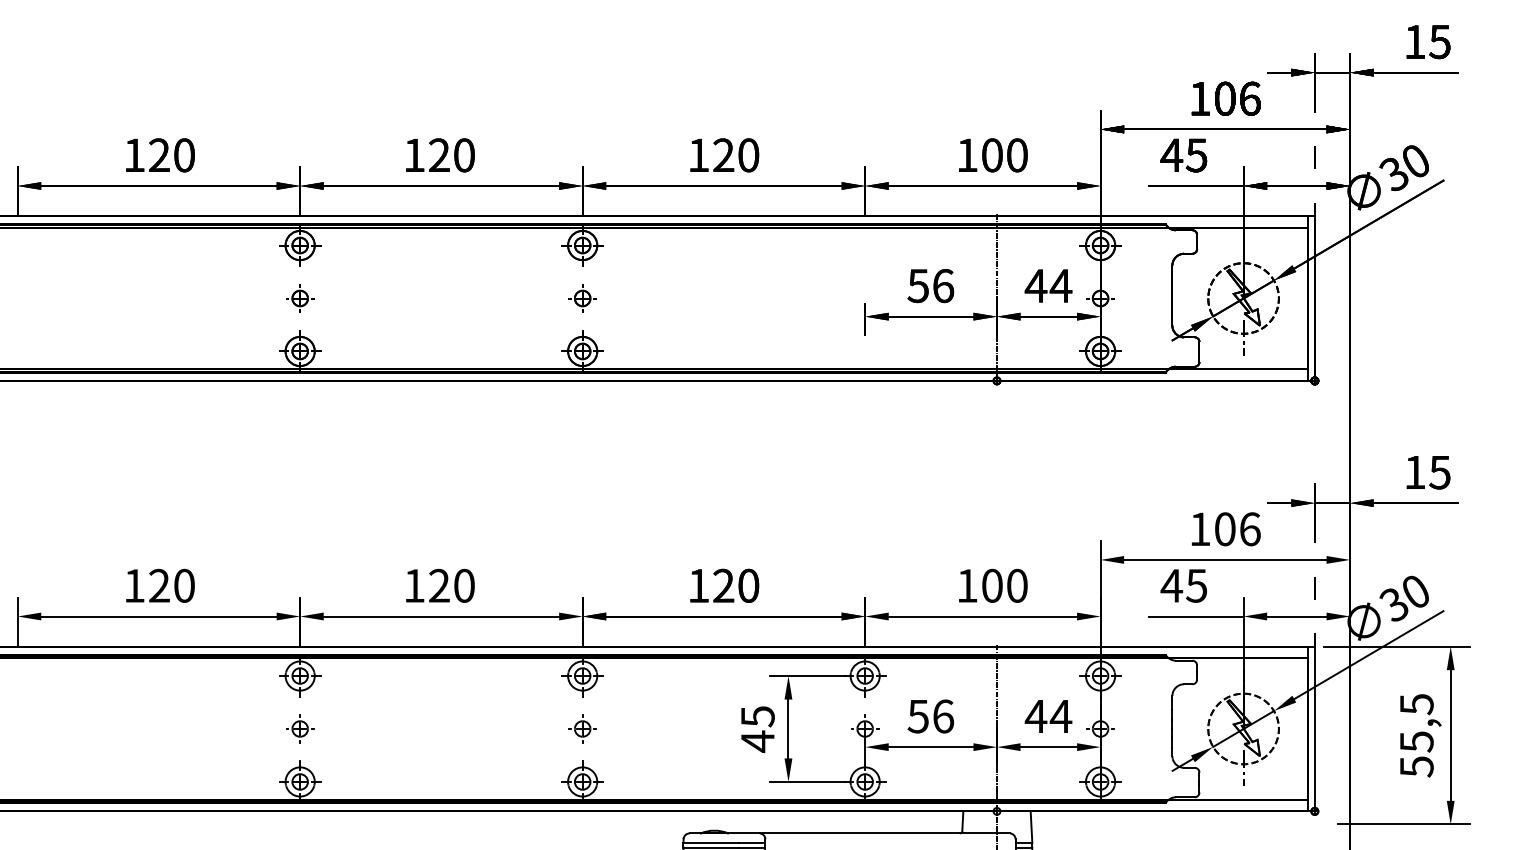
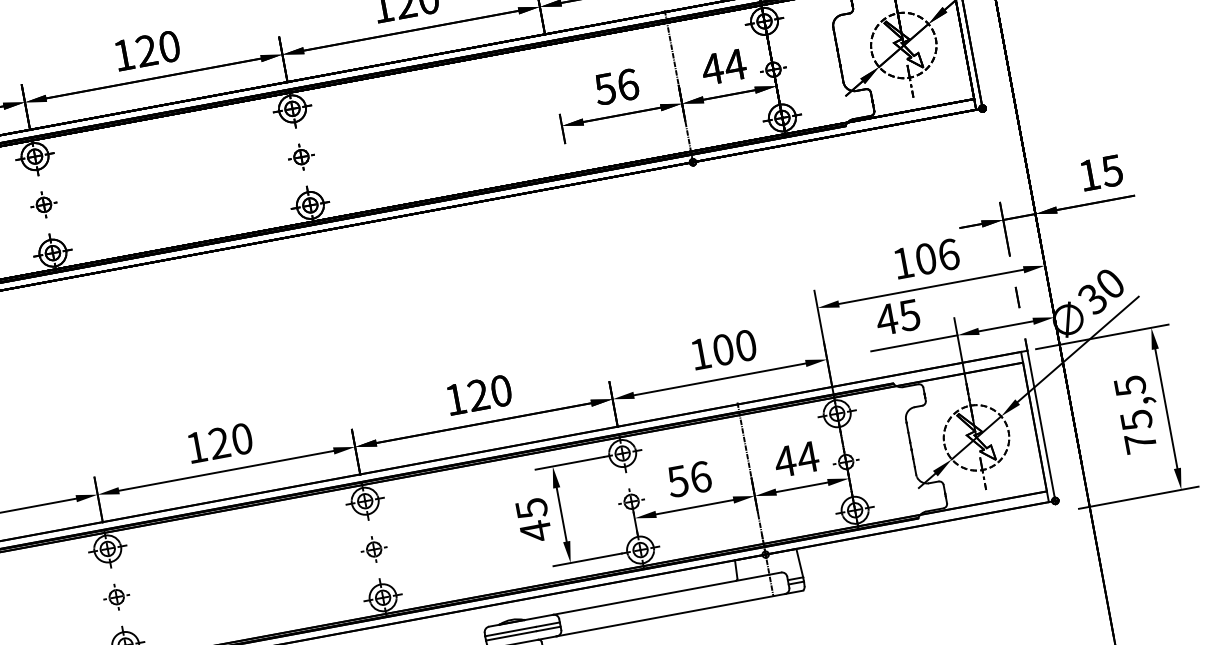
text: (1416, 766) -> (1140, 442), 55,5 -> 75,5

